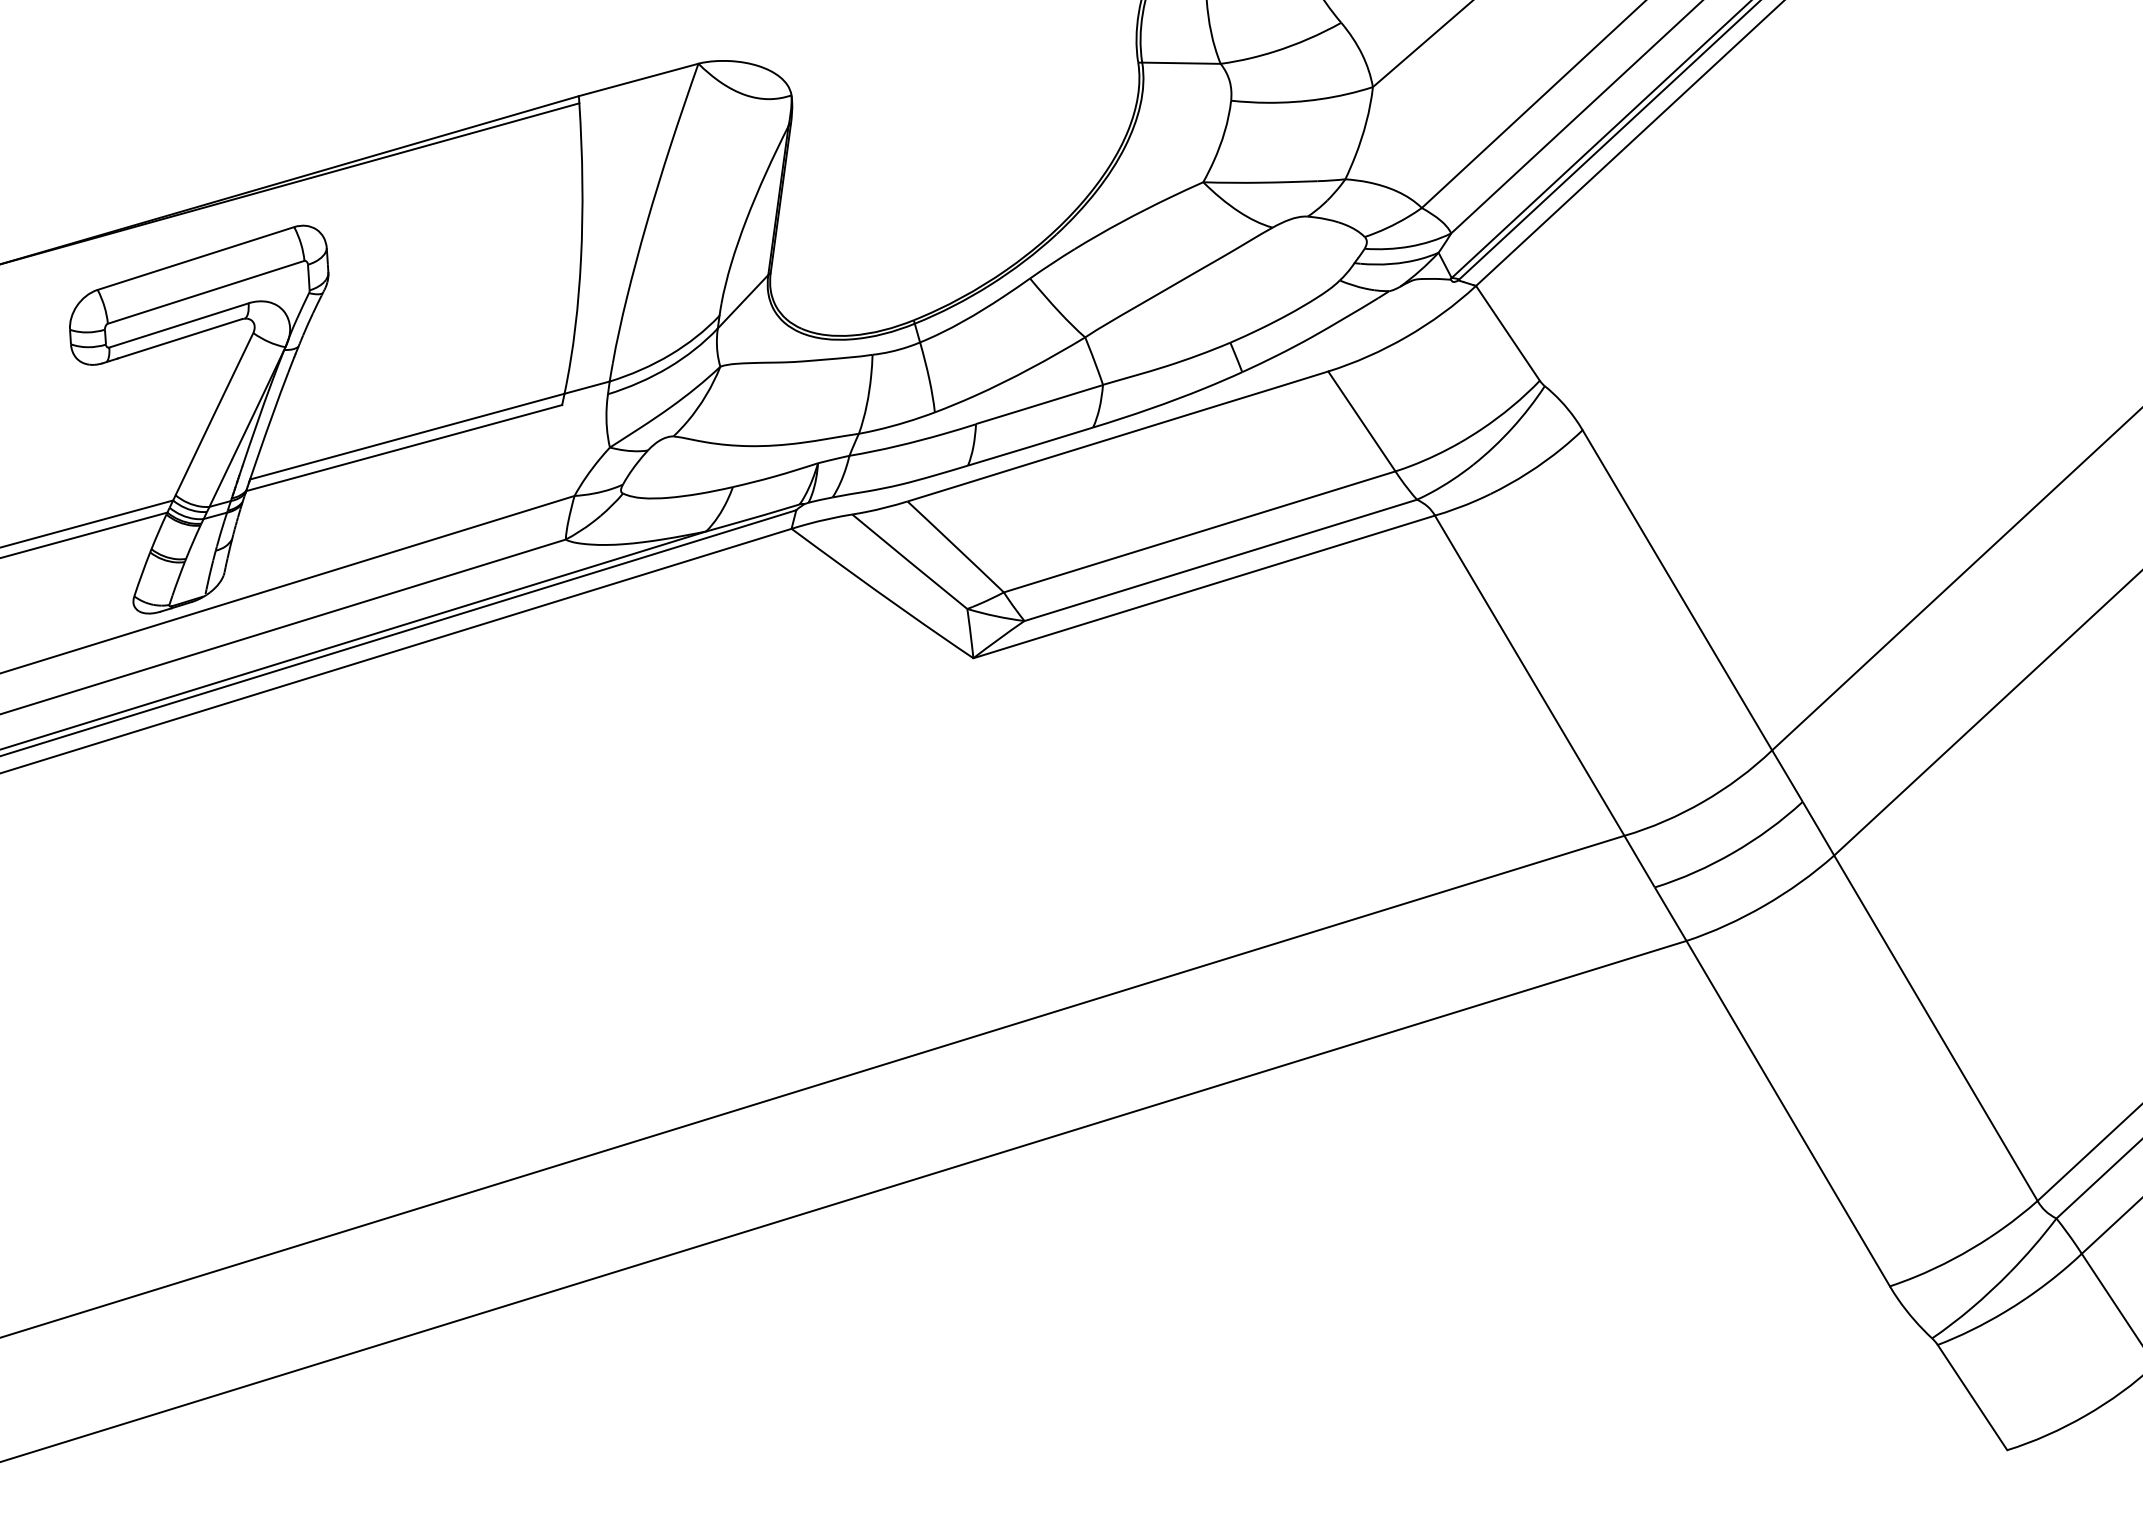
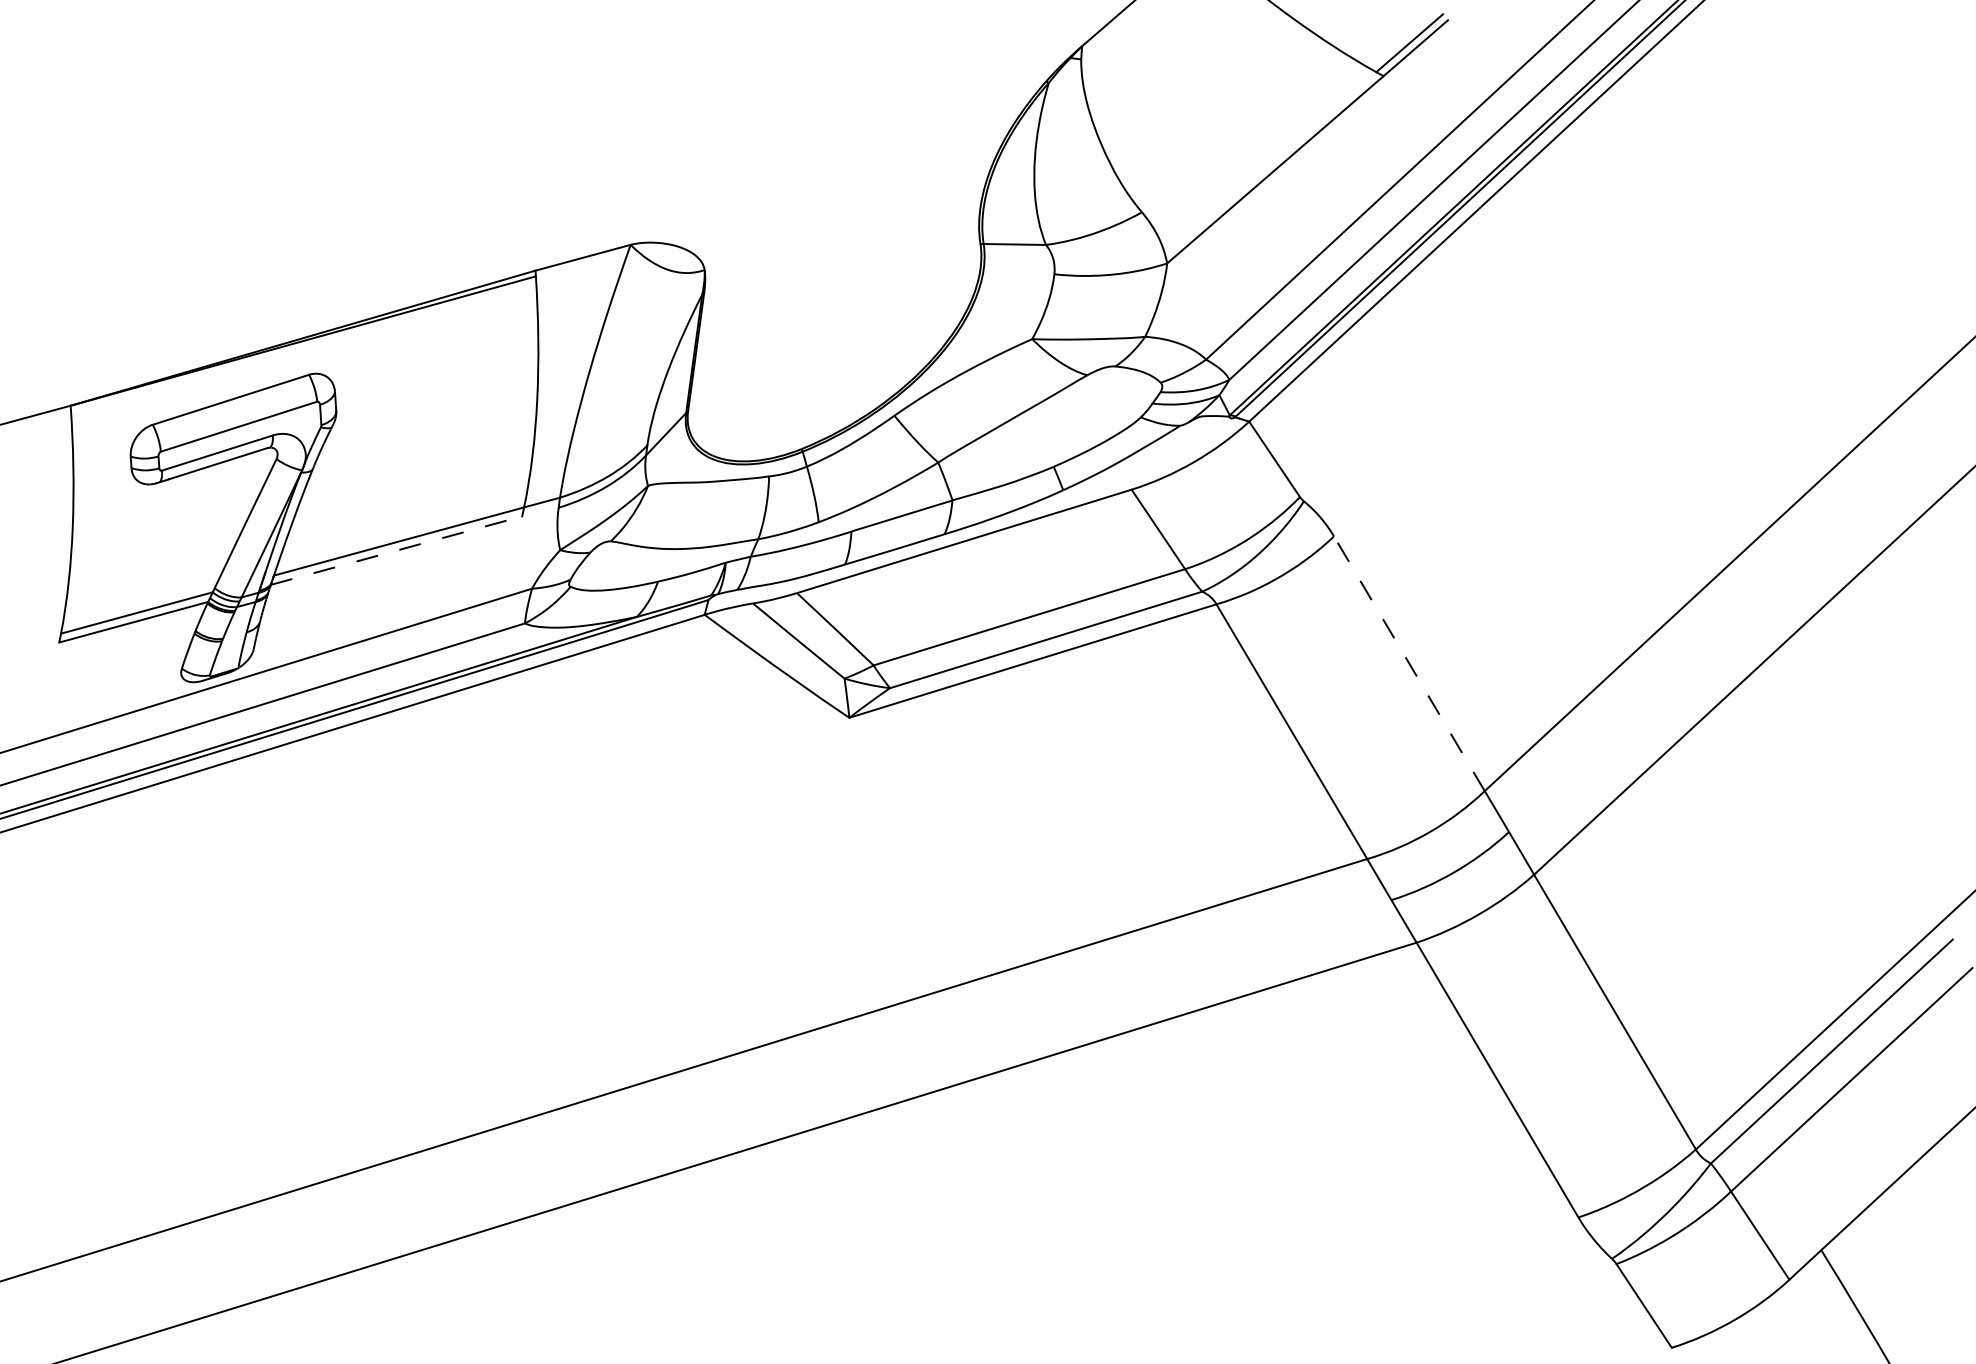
line: (405, 447) -> (397, 550), solid -> dashed
line: (1677, 589) -> (1409, 663), solid -> dashed

